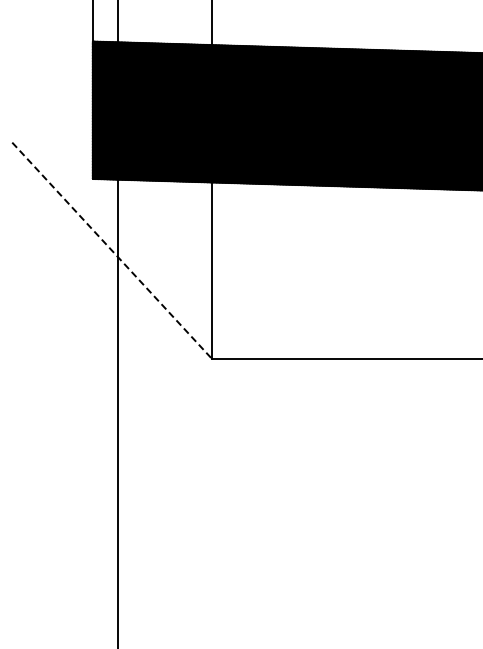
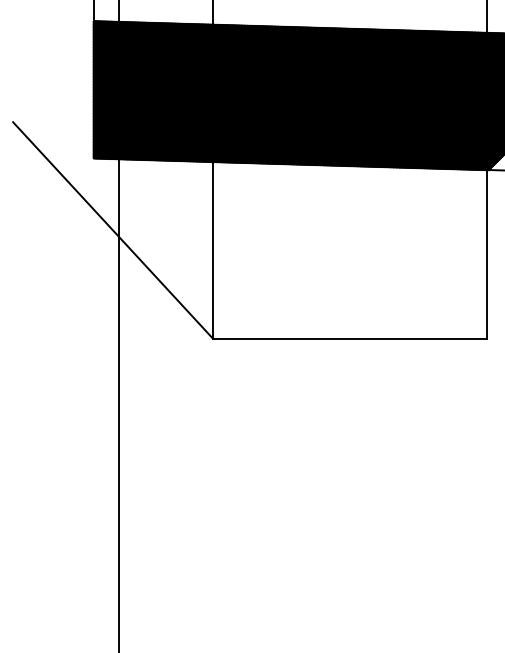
line: (112, 250) -> (113, 230), dashed -> solid

